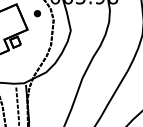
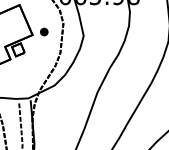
part: (37, 13) -> (44, 31), moved

